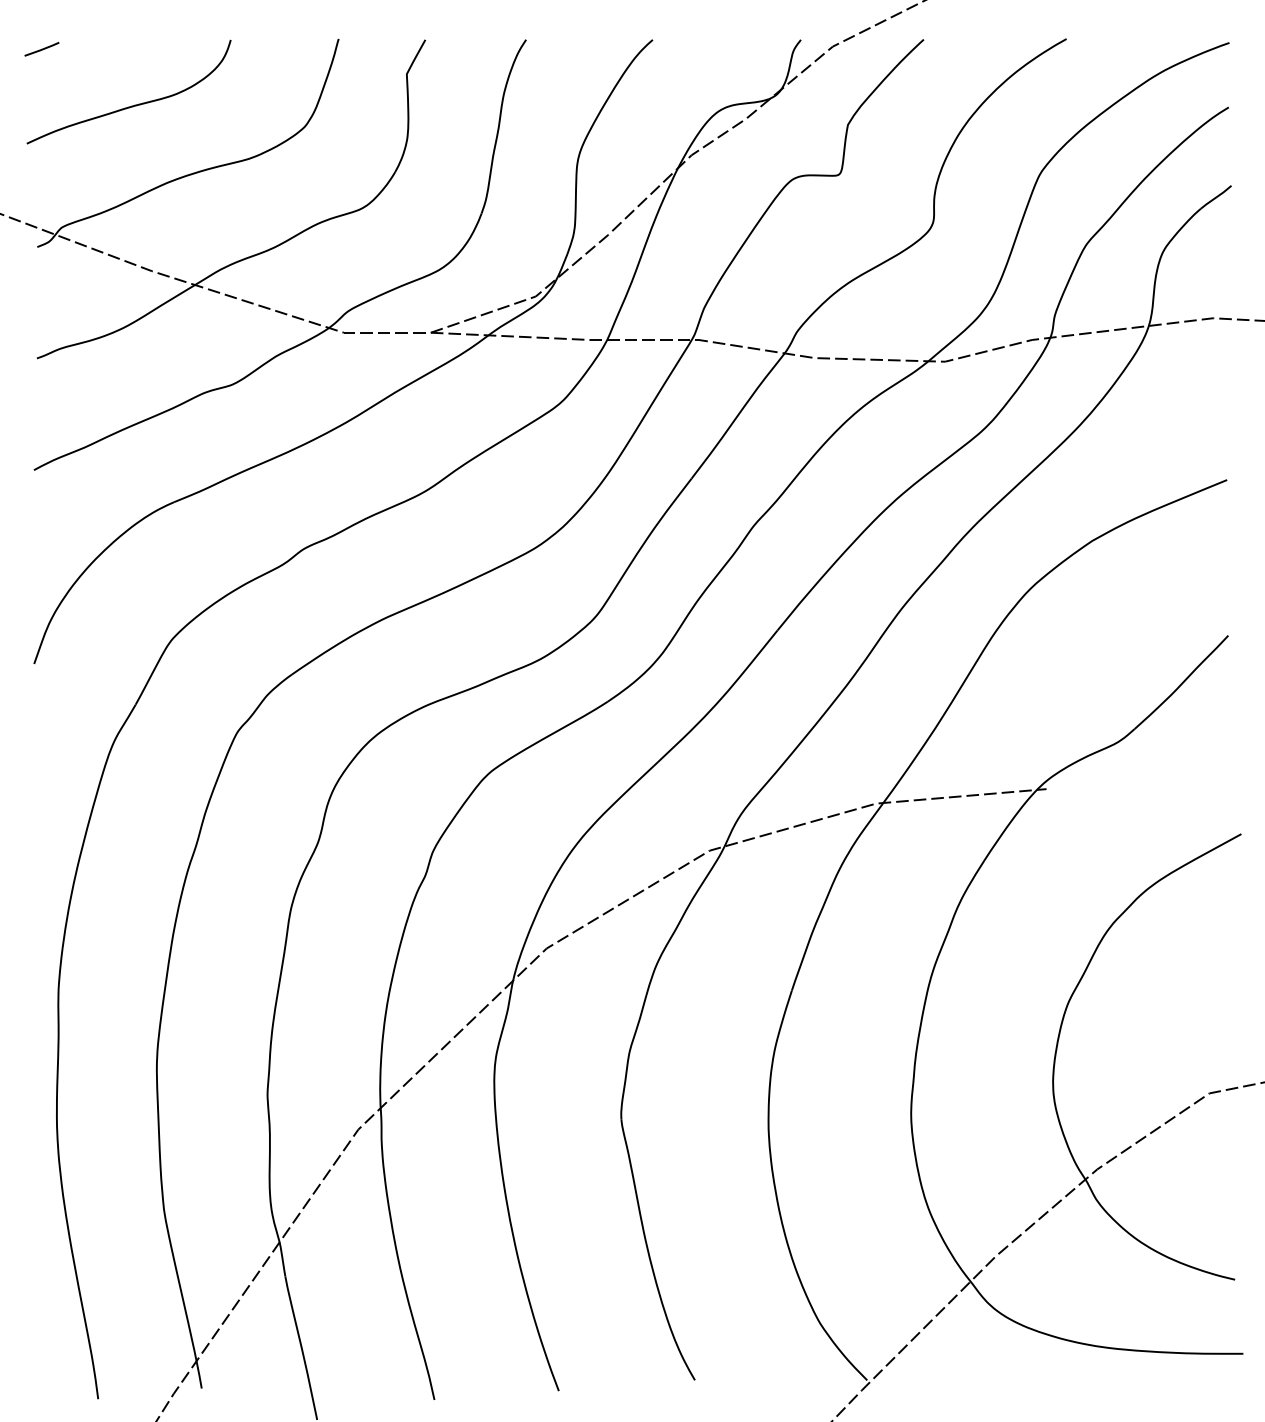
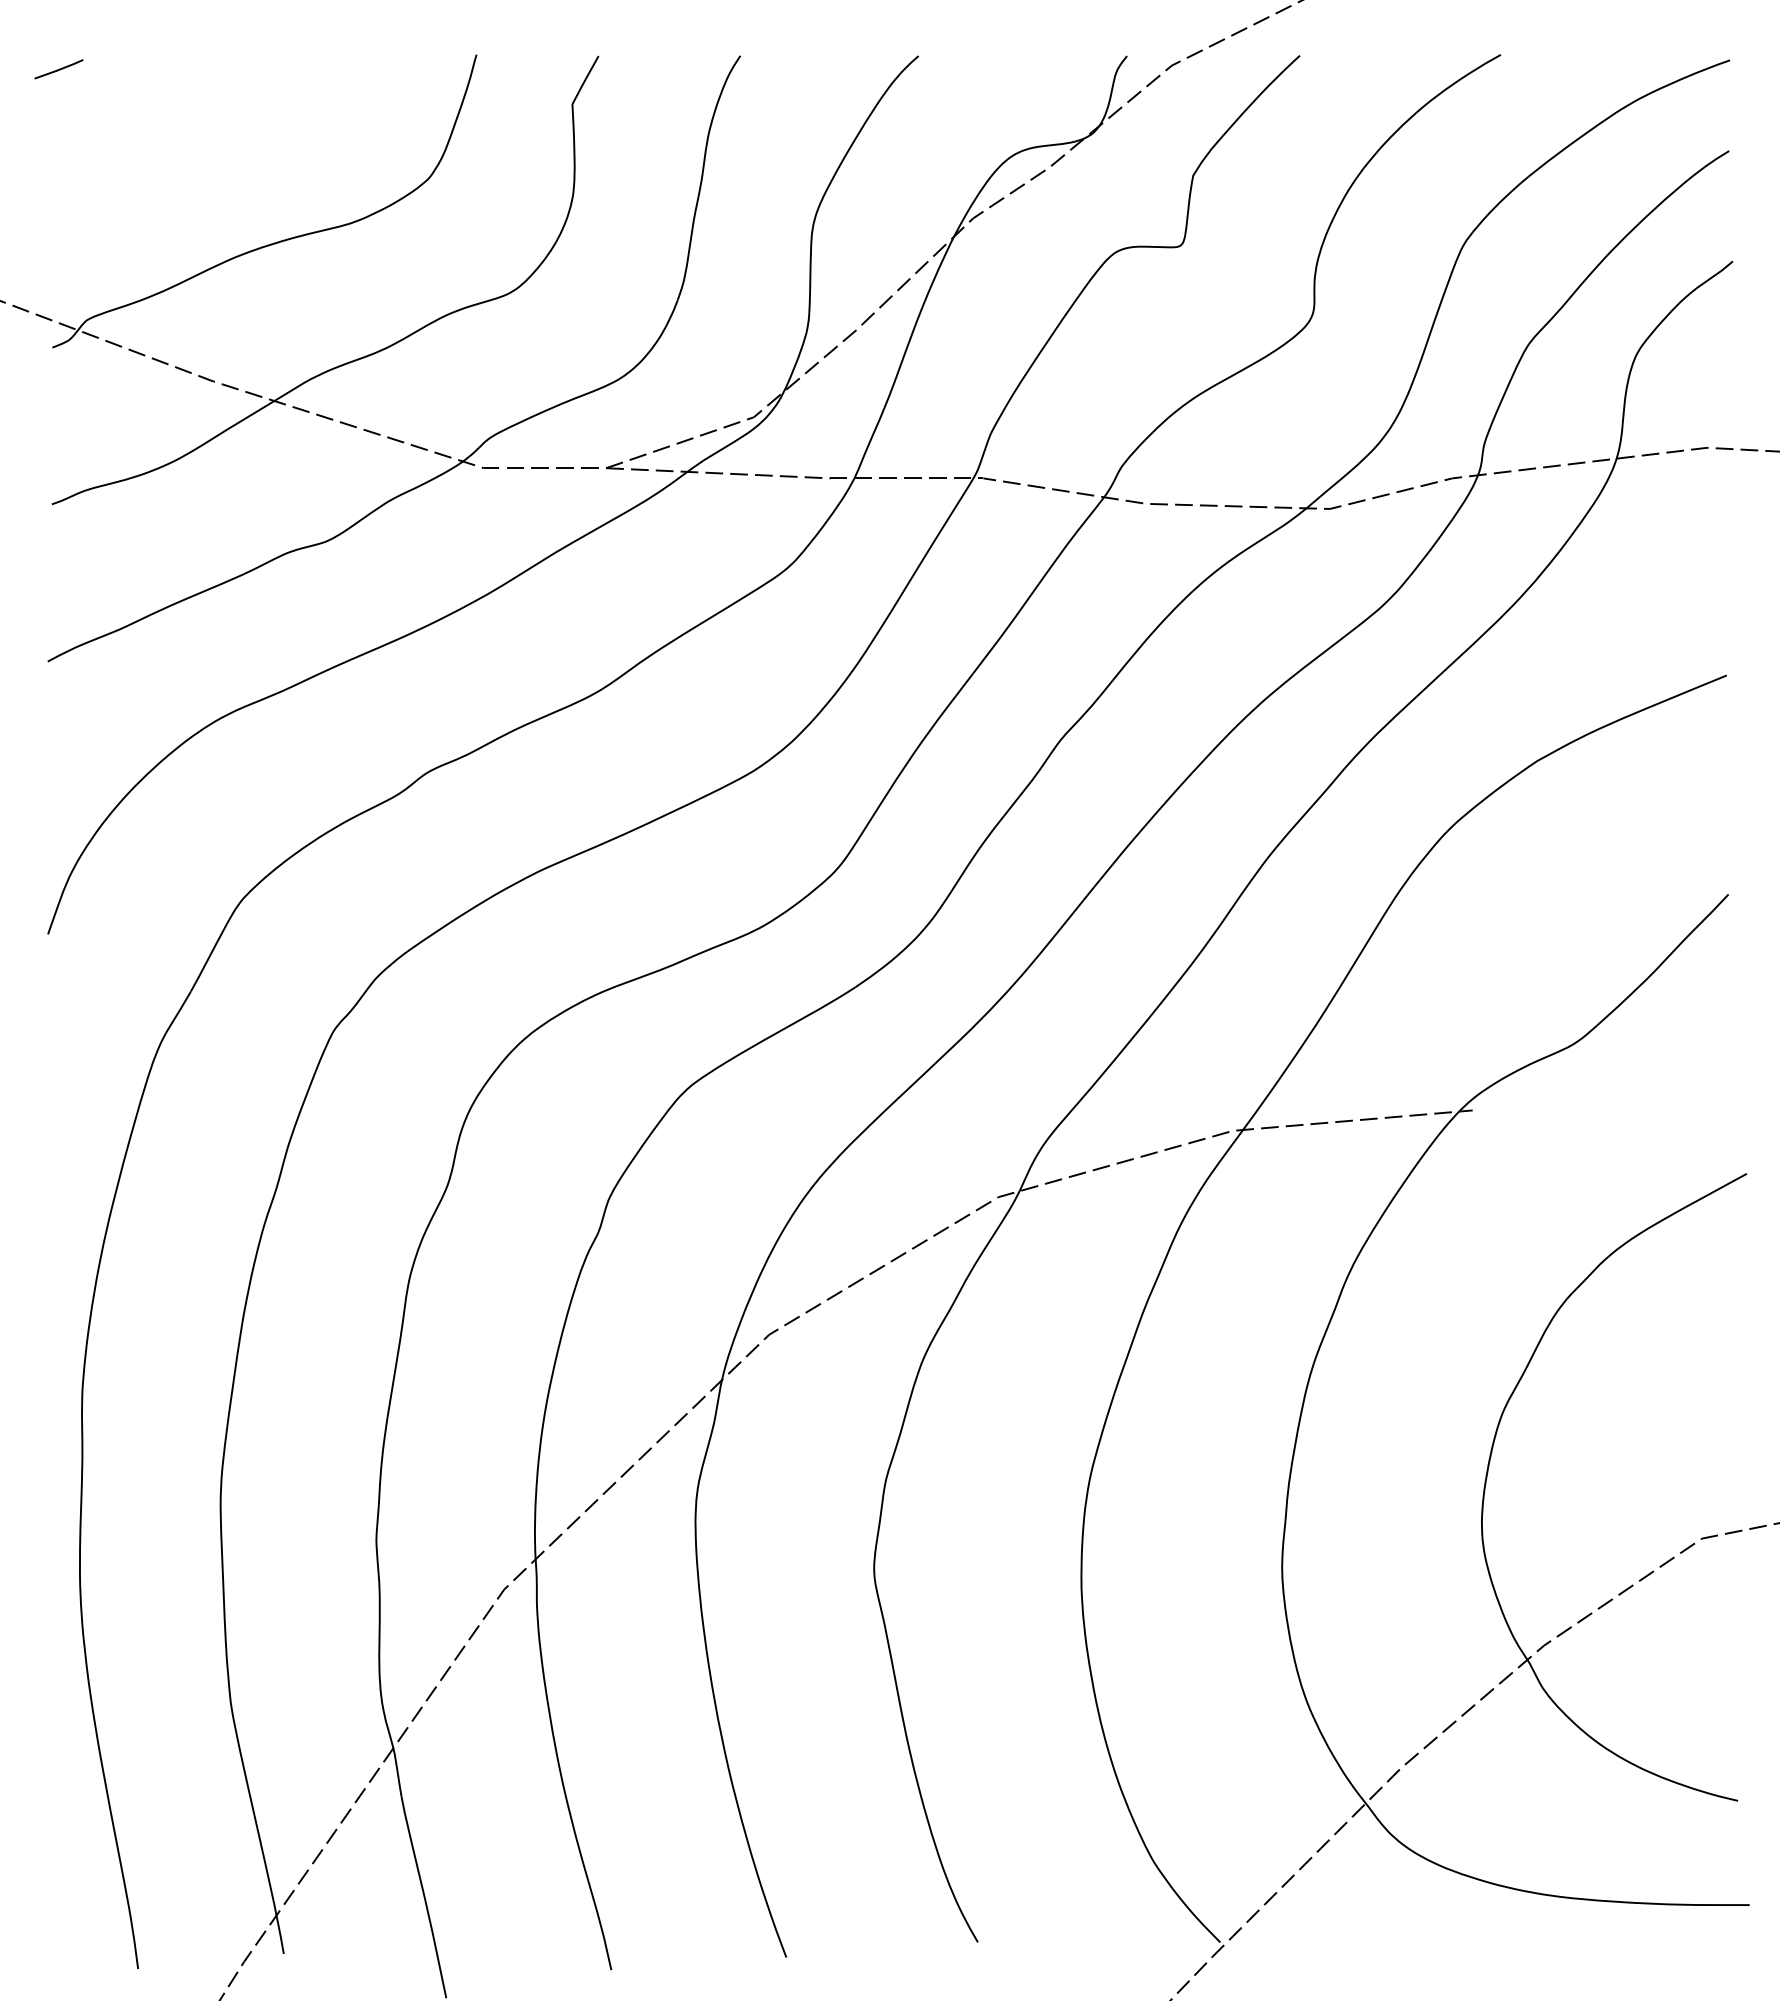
curve: (132, 105) -> (186, 148), removed

